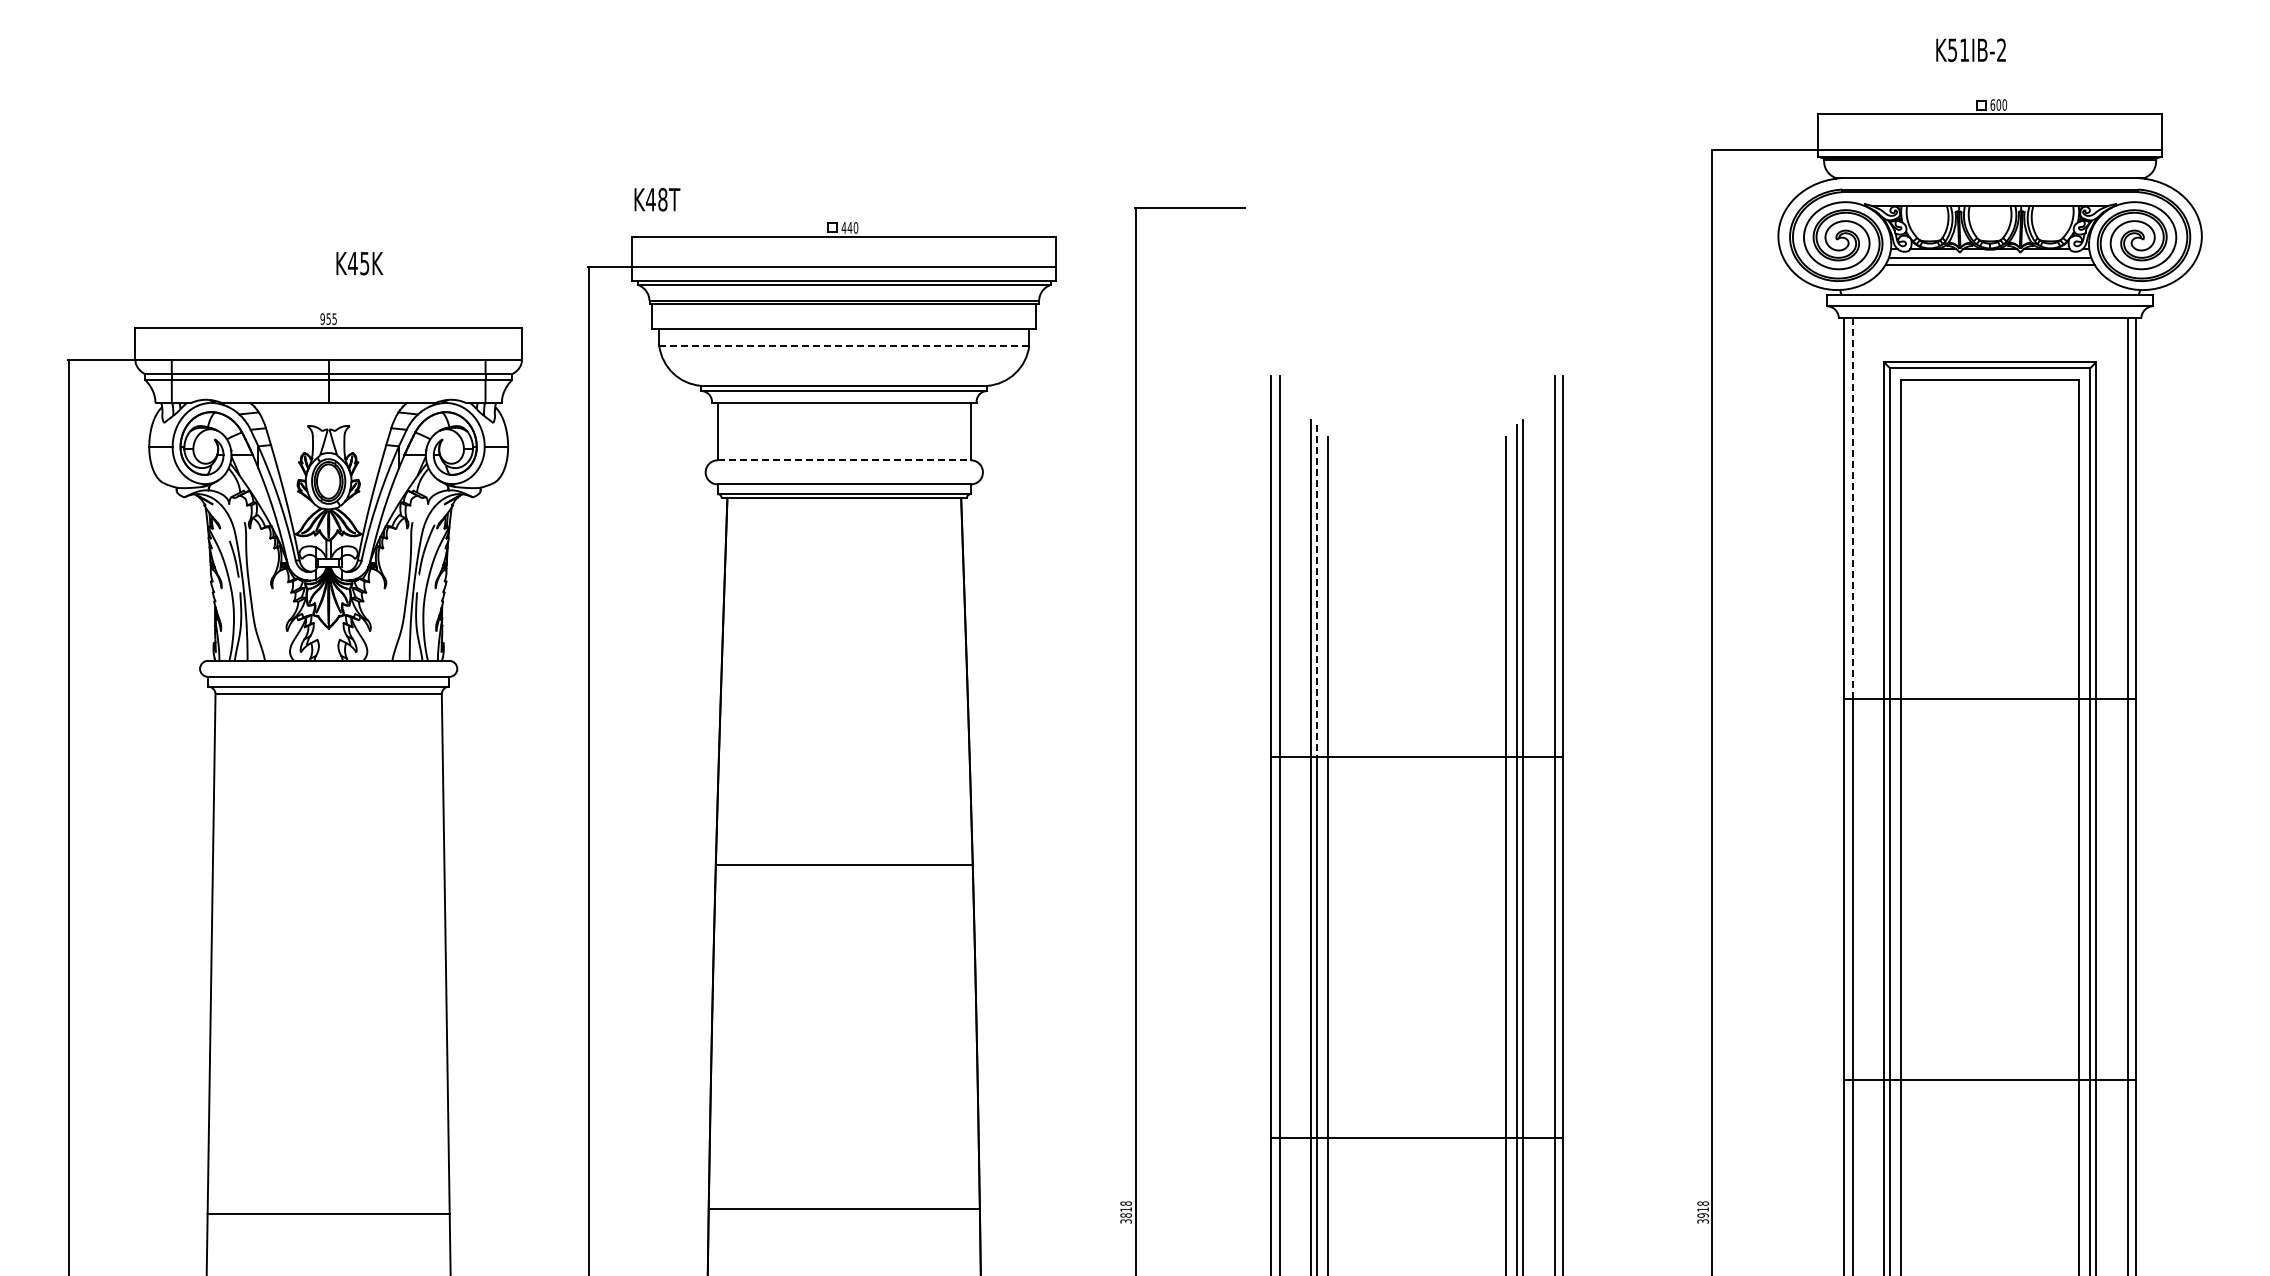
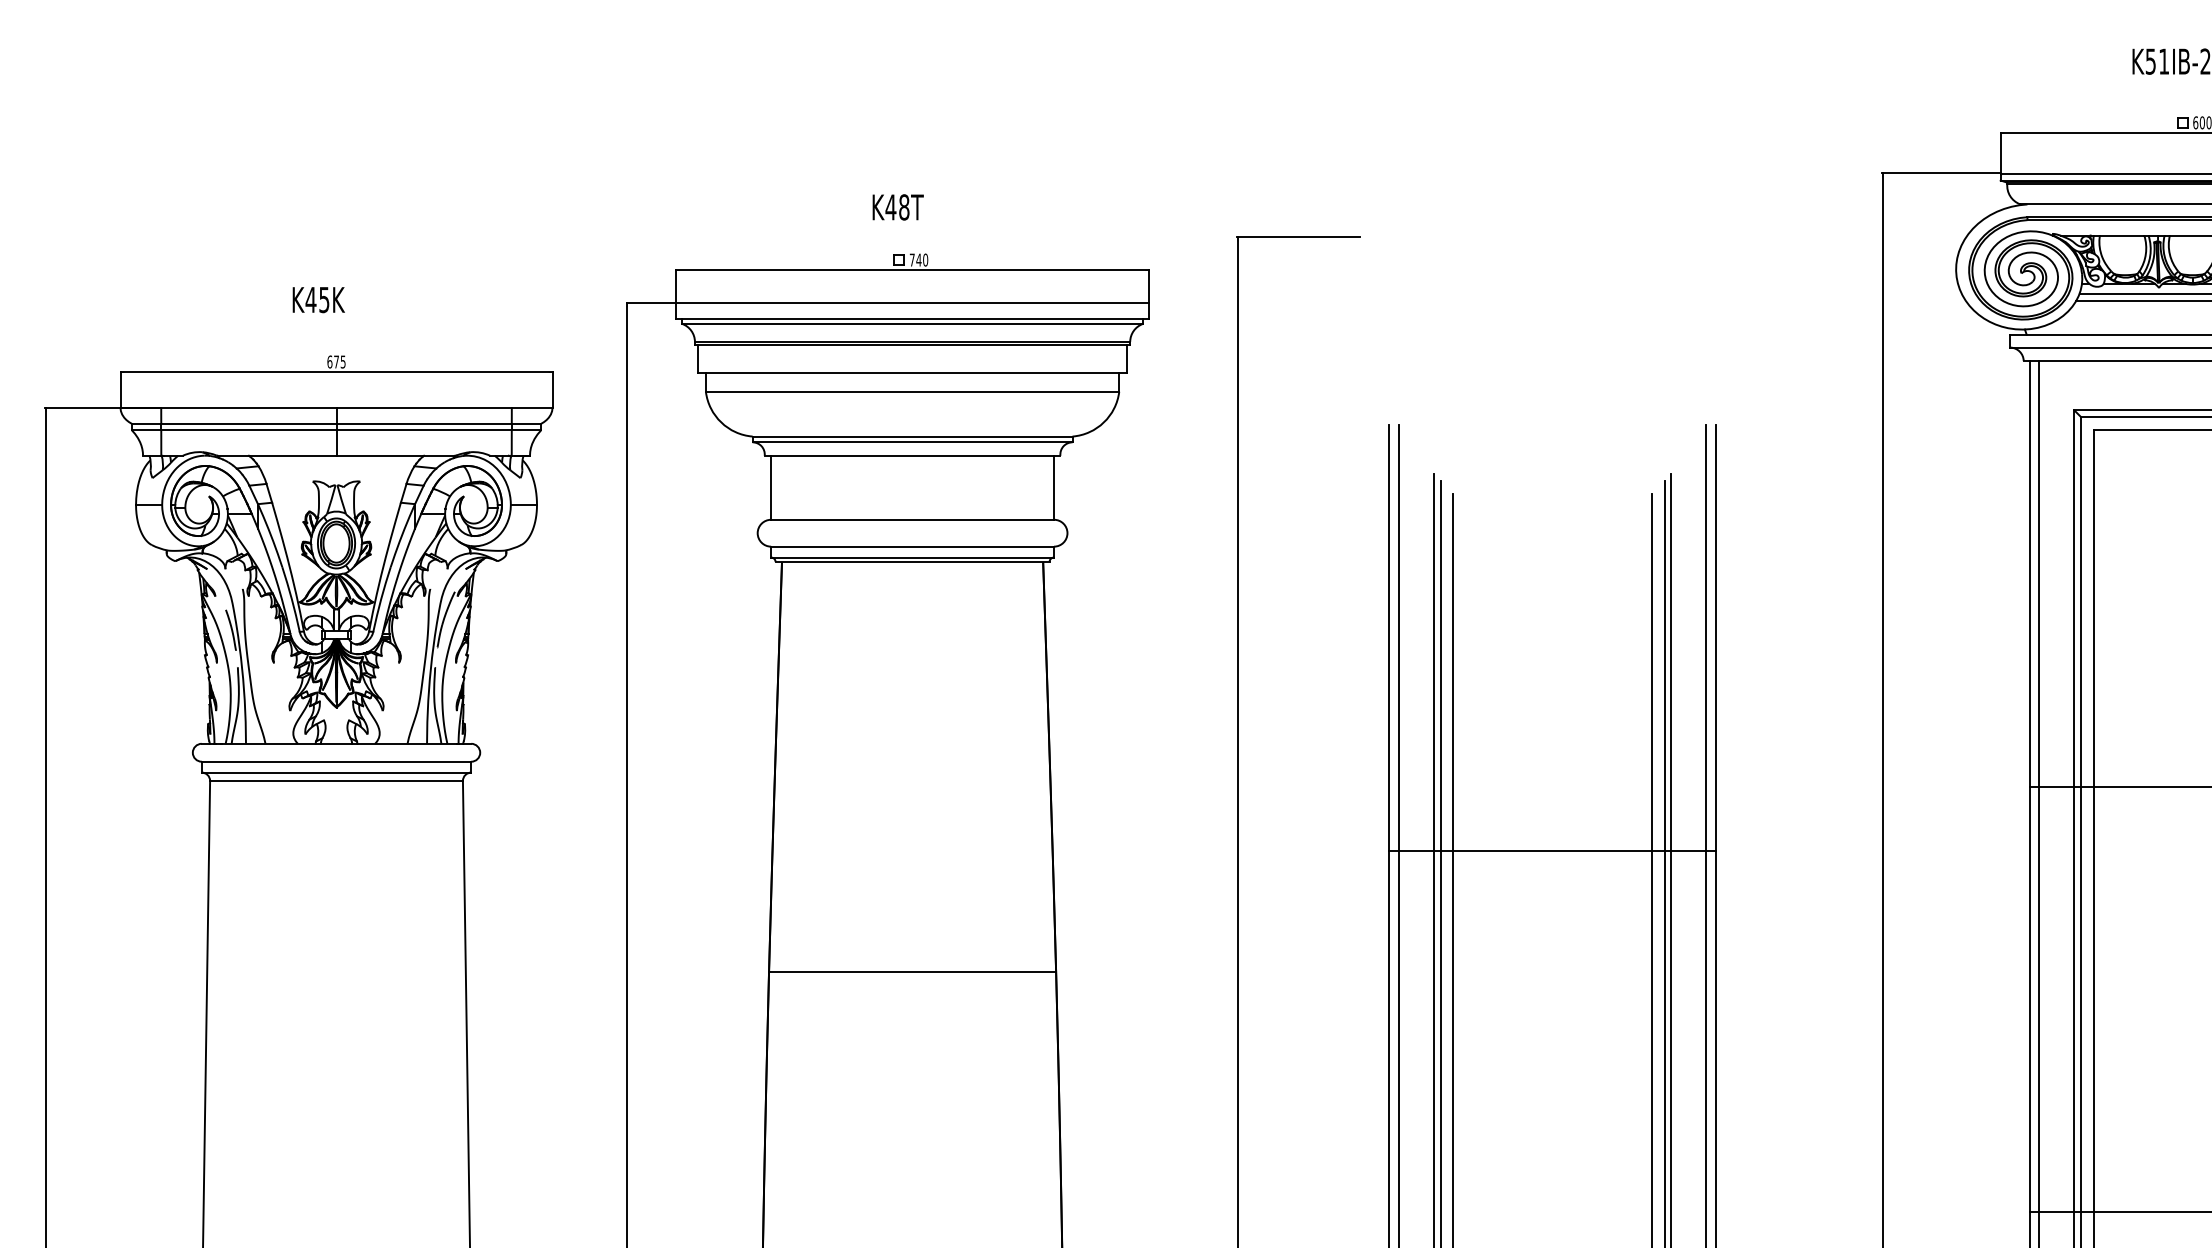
text: (657, 199) -> (898, 207), moved
text: (843, 227) -> (911, 259), 440 -> 740
text: (359, 263) -> (318, 299), moved
text: (325, 318) -> (332, 361), 955 -> 675
line: (844, 345) -> (912, 391), dashed -> solid
line: (844, 460) -> (912, 519), dashed -> solid
line: (1852, 509) -> (2038, 574), dashed -> solid
line: (1316, 590) -> (1440, 665), dashed -> solid

